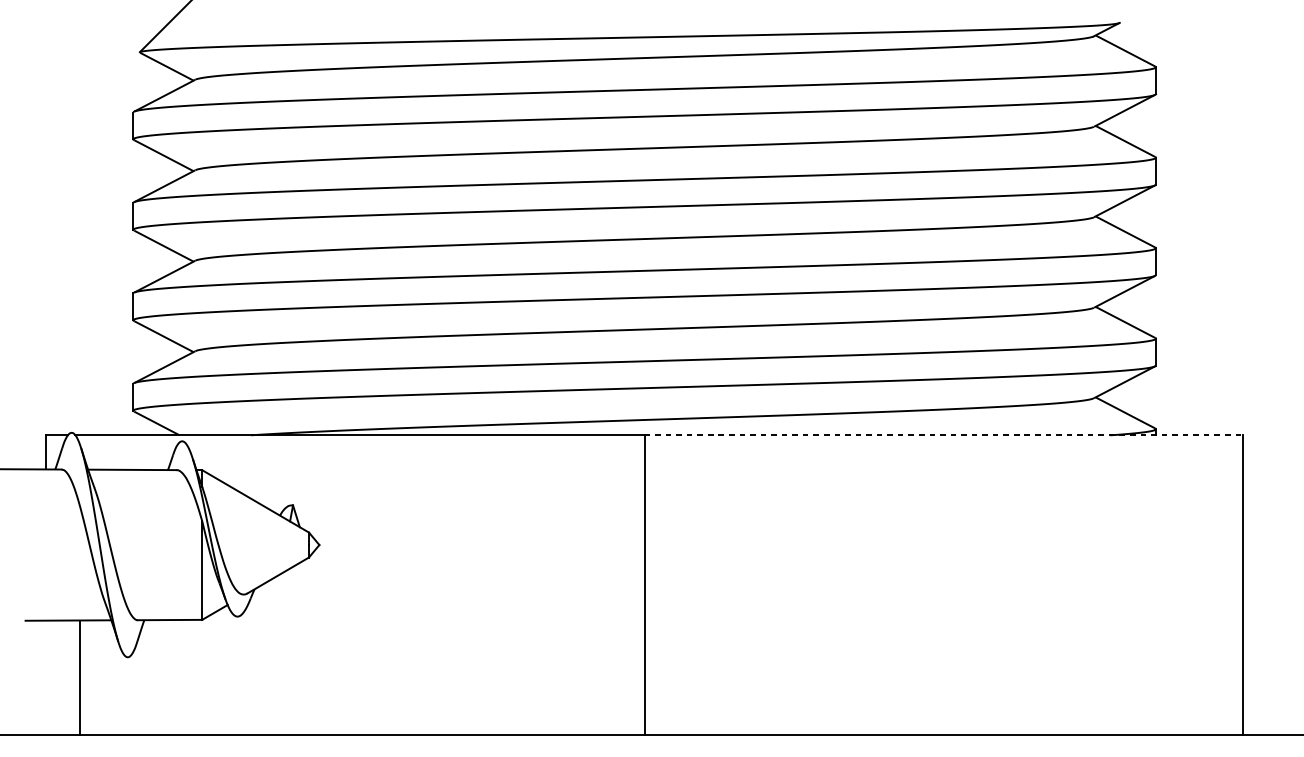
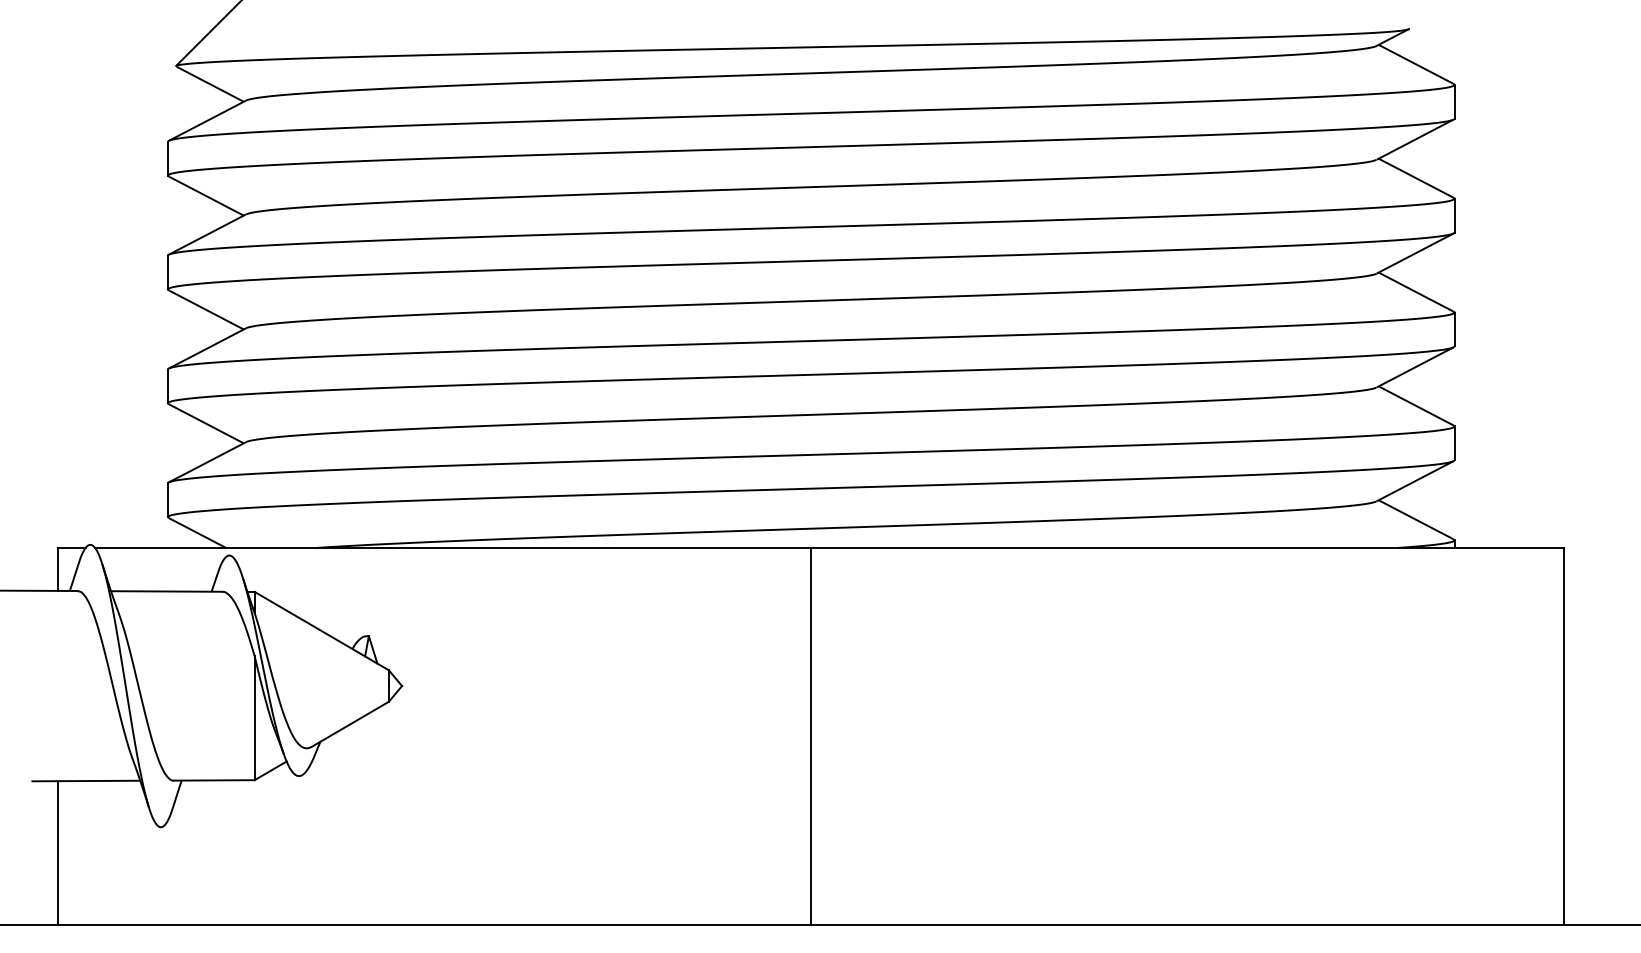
line: (943, 434) -> (1187, 547), dashed -> solid
line: (80, 677) -> (58, 852), moved

